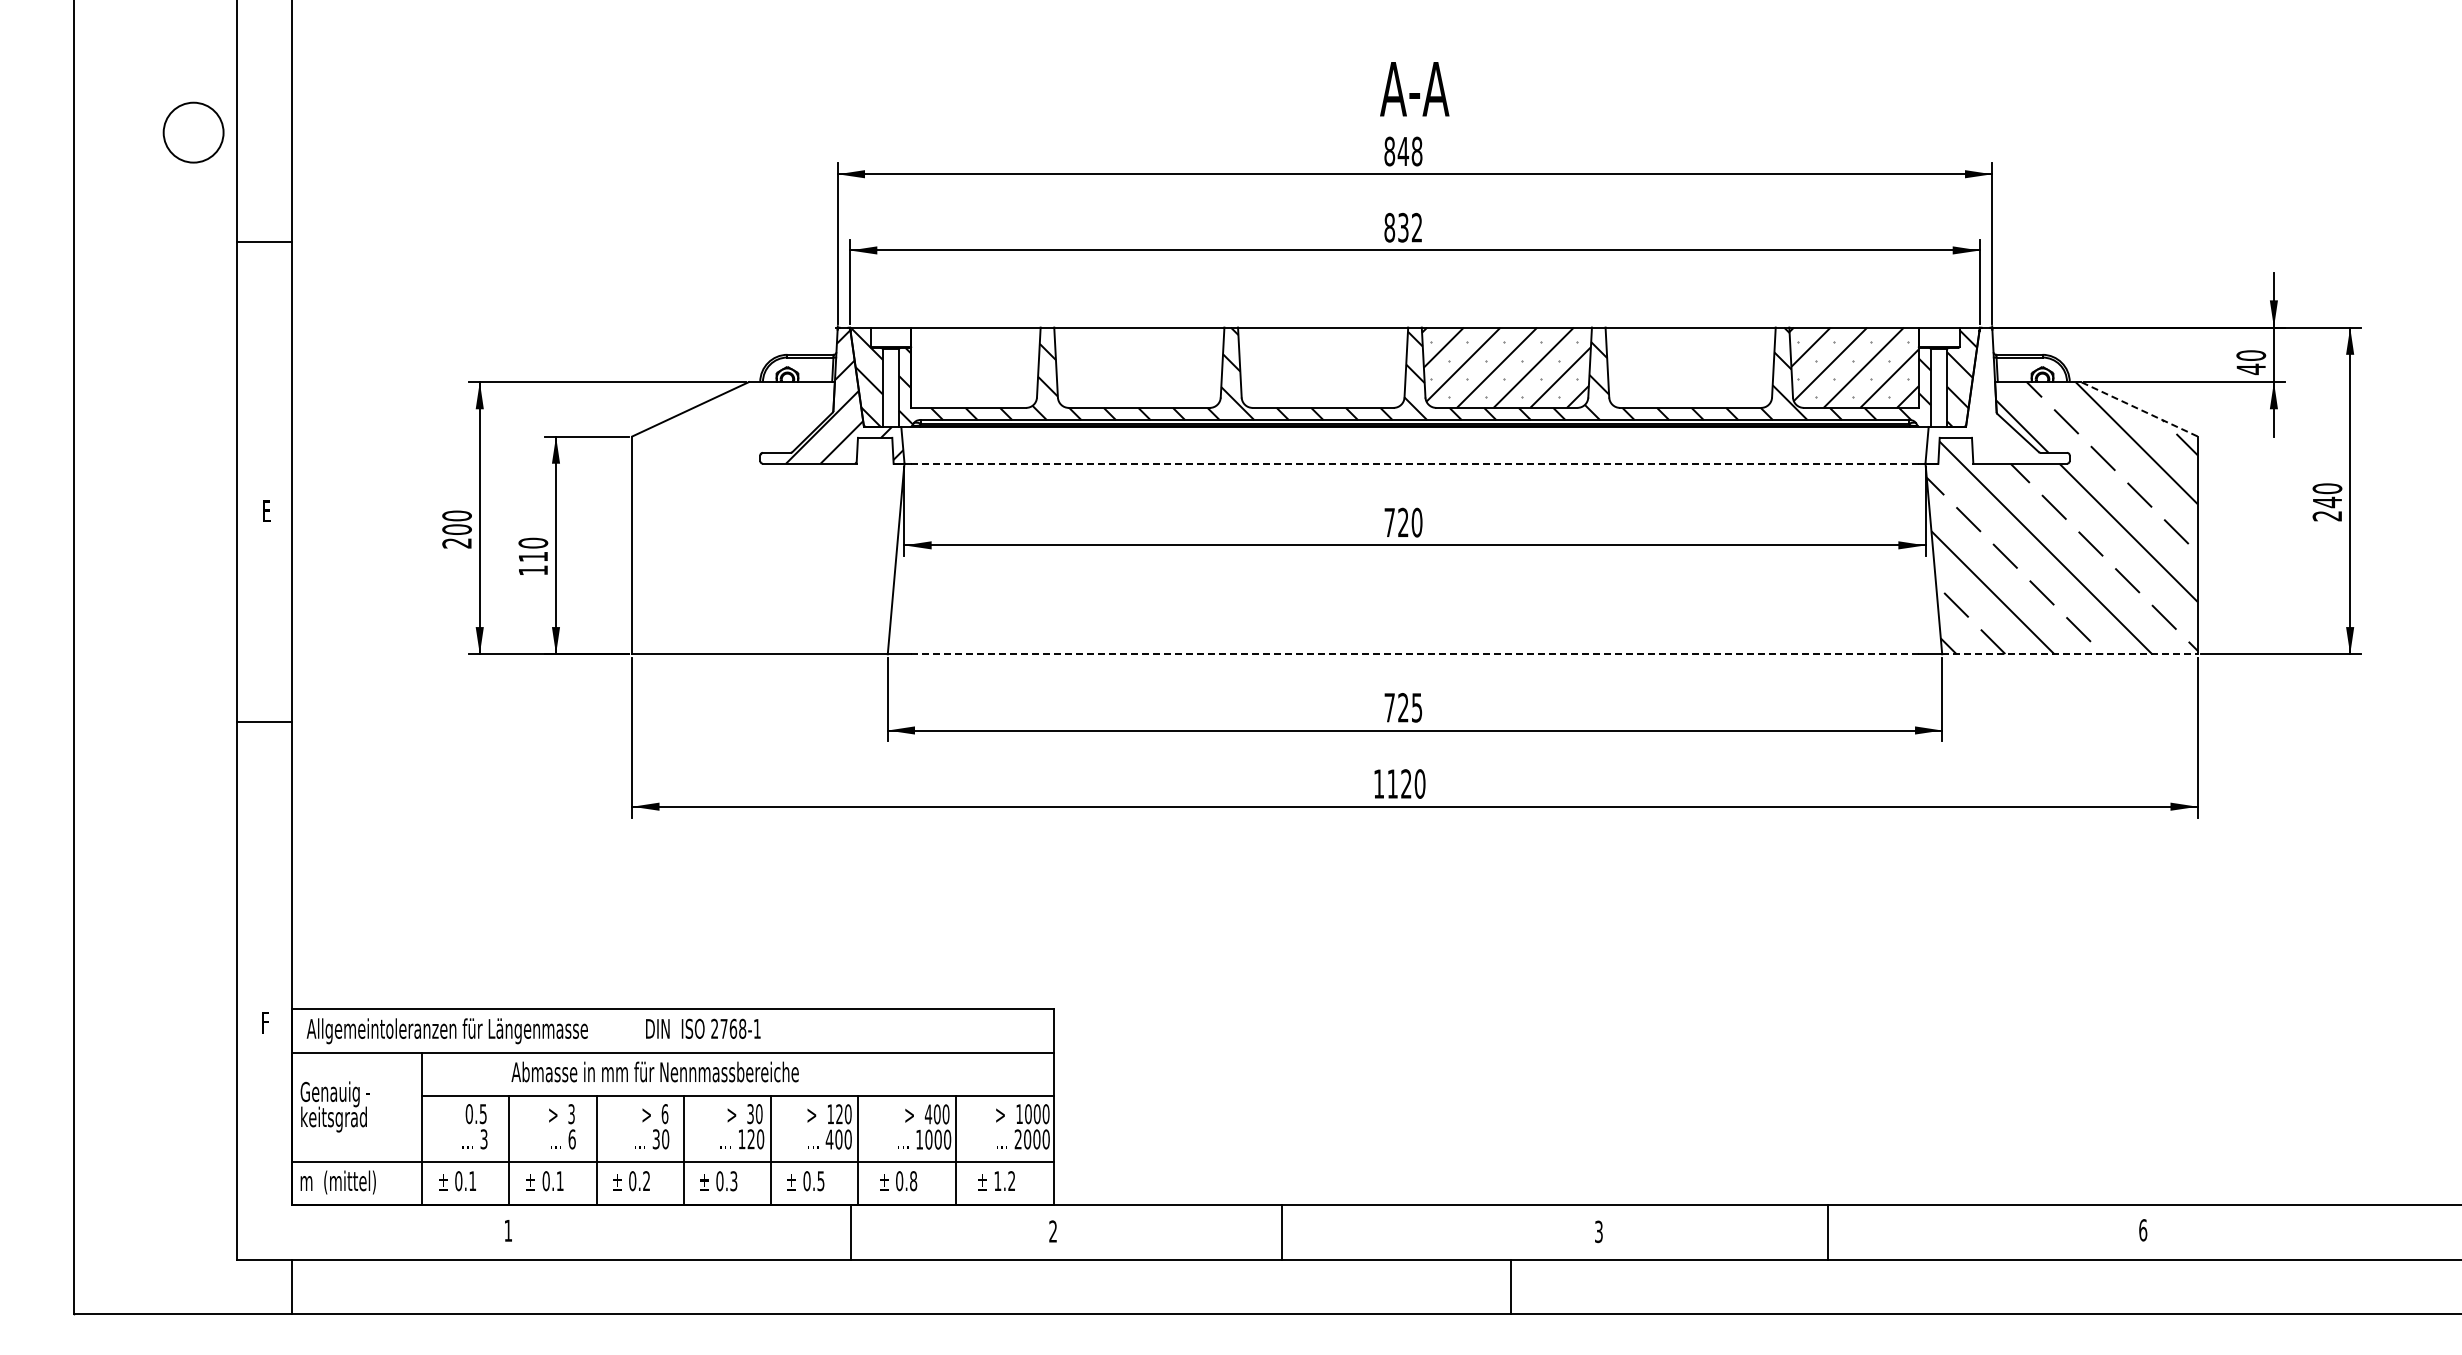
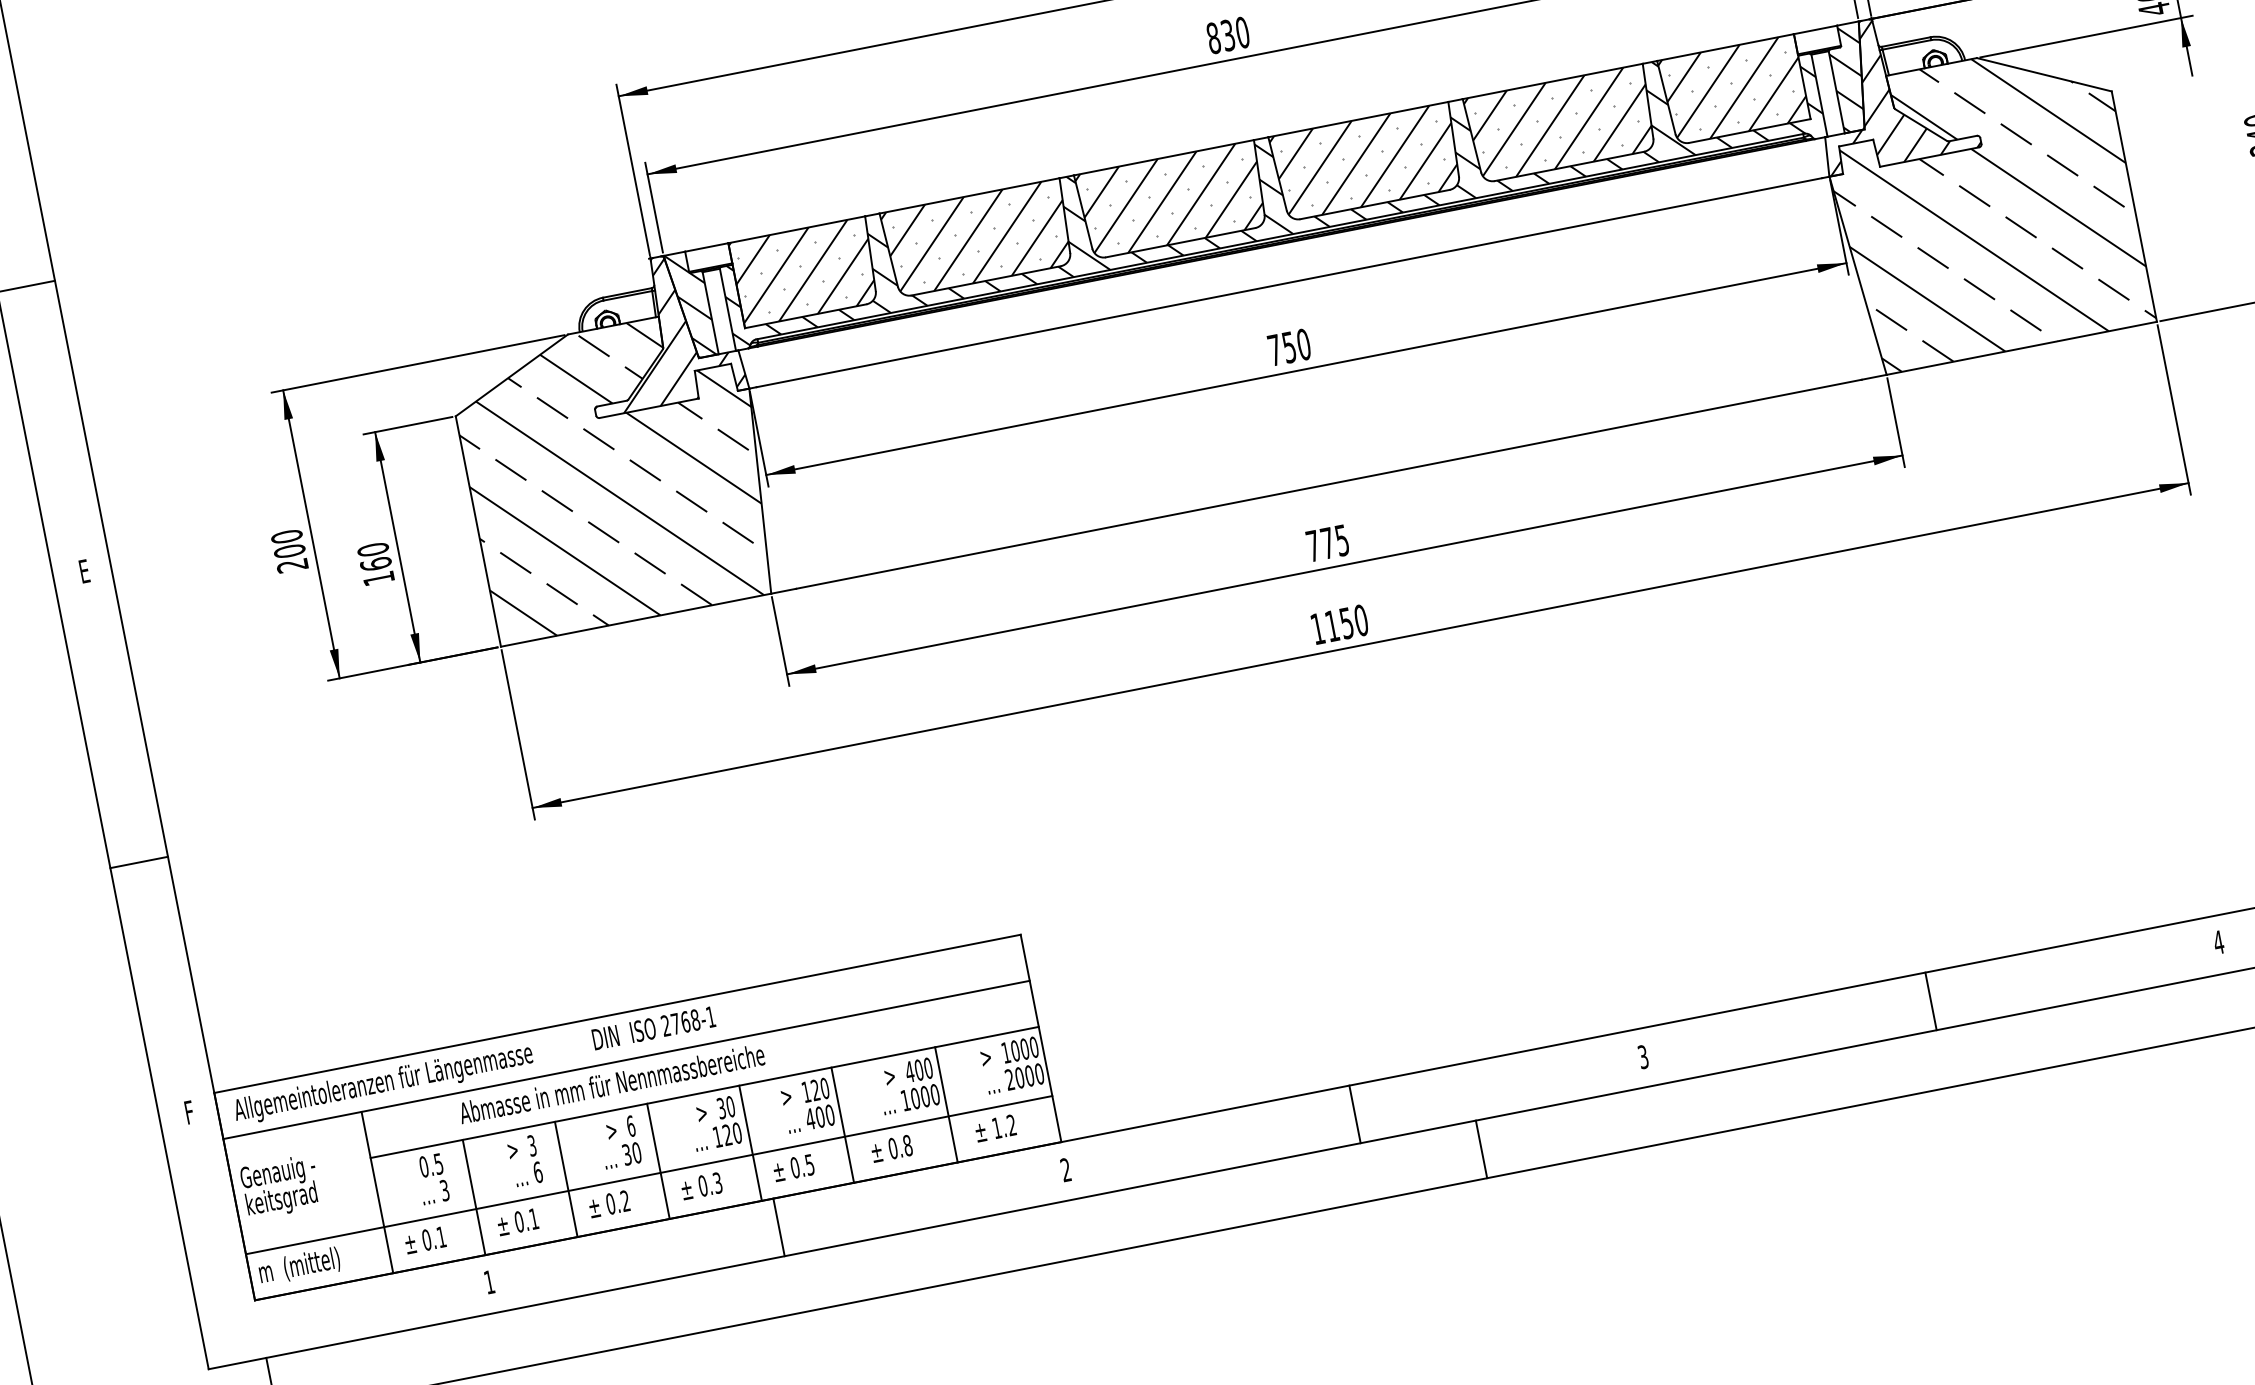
text: (1416, 227) -> (1241, 32), 832 -> 830
hatch: (975, 367) -> (804, 272), added
hatch: (1138, 367) -> (976, 238), added
hatch: (1322, 367) -> (1171, 200), added
hatch: (1689, 367) -> (1559, 123), added
hatch: (1998, 396) -> (1892, 90), added
line: (2138, 409) -> (2043, 75), dashed -> solid
line: (1414, 463) -> (1288, 282), dashed -> solid
hatch: (767, 518) -> (615, 475), added
text: (1403, 522) -> (1289, 347), 720 -> 750
text: (533, 556) -> (376, 563), 110 -> 160
line: (1414, 654) -> (1328, 484), dashed -> solid
line: (2069, 654) -> (2021, 348), dashed -> solid
text: (1403, 707) -> (1327, 542), 725 -> 775
line: (264, 722) -> (139, 862), moved
text: (1406, 783) -> (1346, 622), 1120 -> 1150
text: (2142, 1230) -> (2218, 942), 6 -> 4
line: (850, 1232) -> (778, 1227), moved
line: (1282, 1232) -> (1355, 1114), moved
line: (1827, 1232) -> (1930, 1001), moved
line: (1511, 1286) -> (1481, 1148), moved

